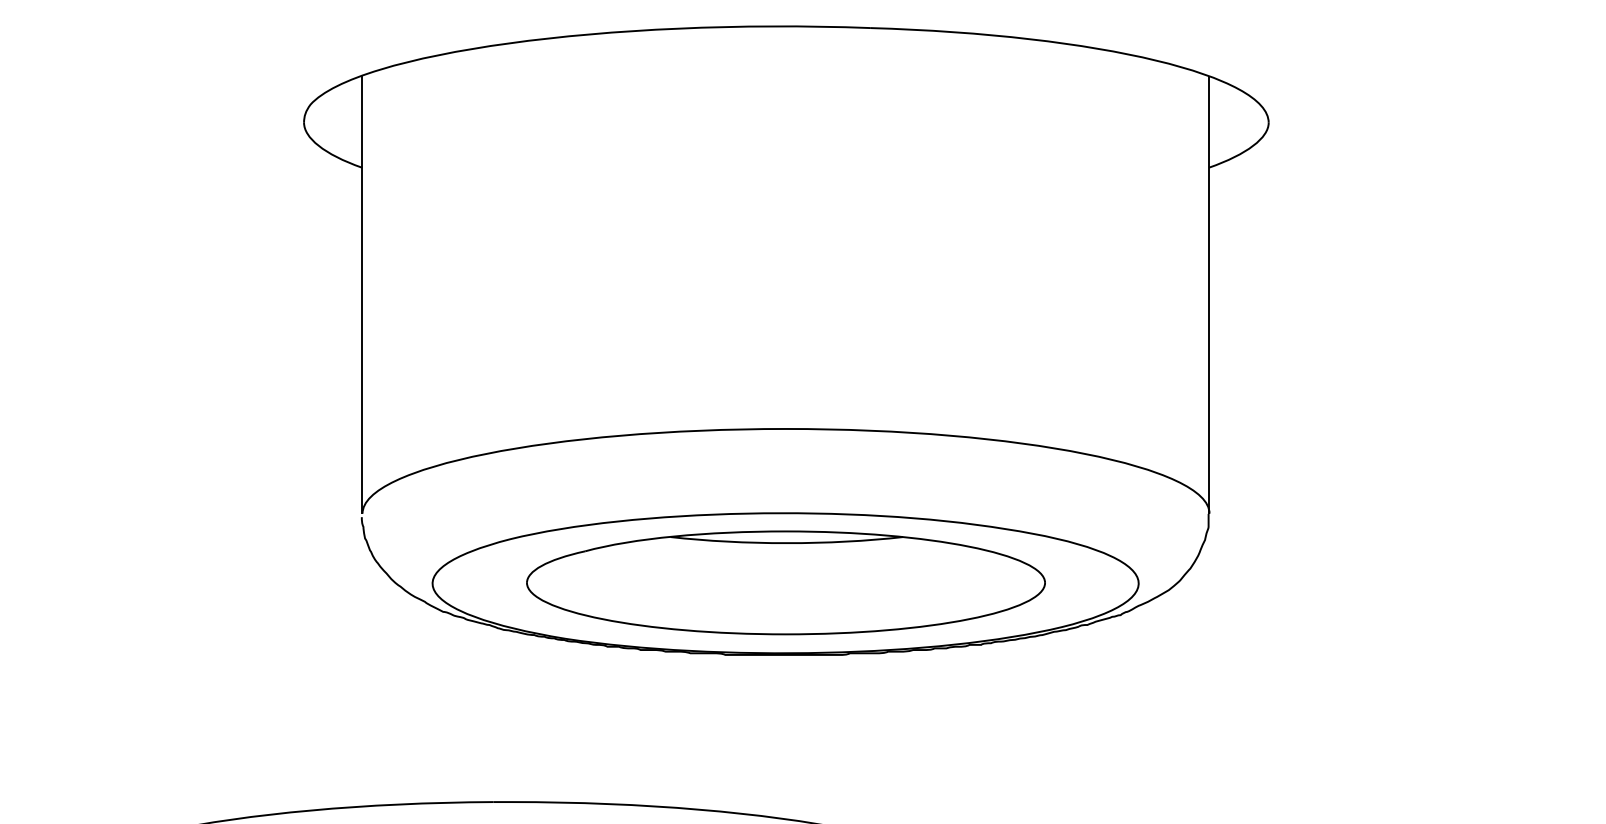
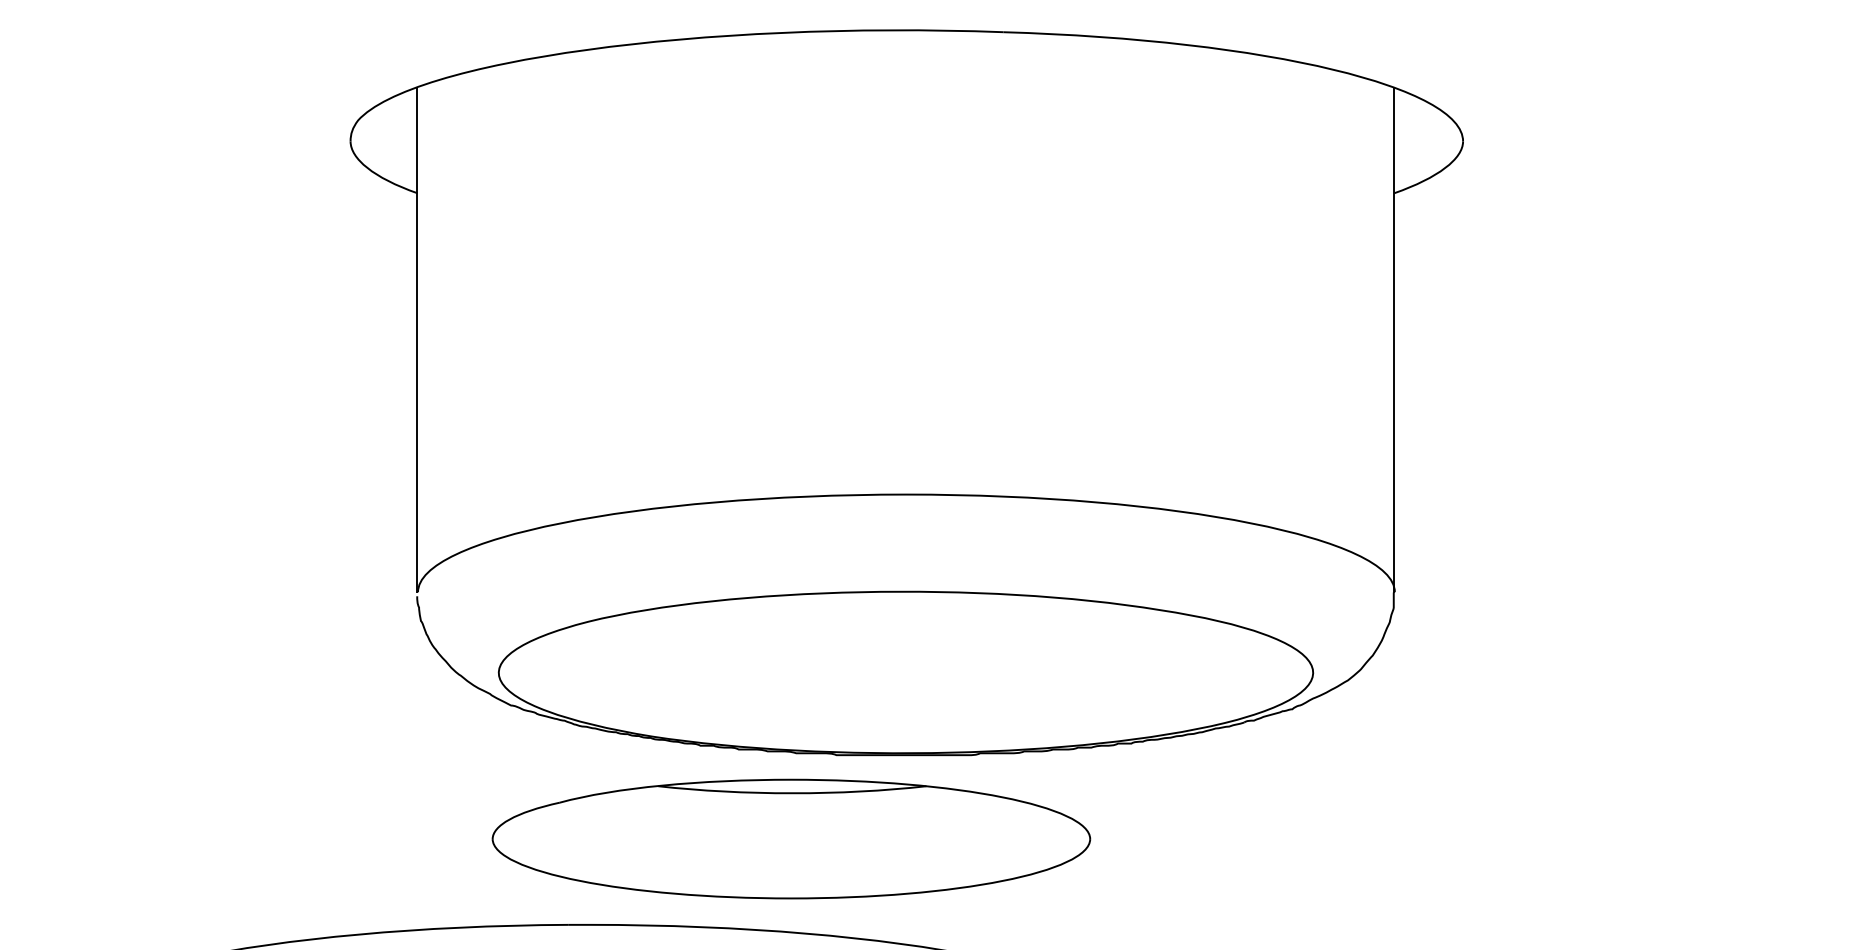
part: (786, 582) -> (791, 838), moved

